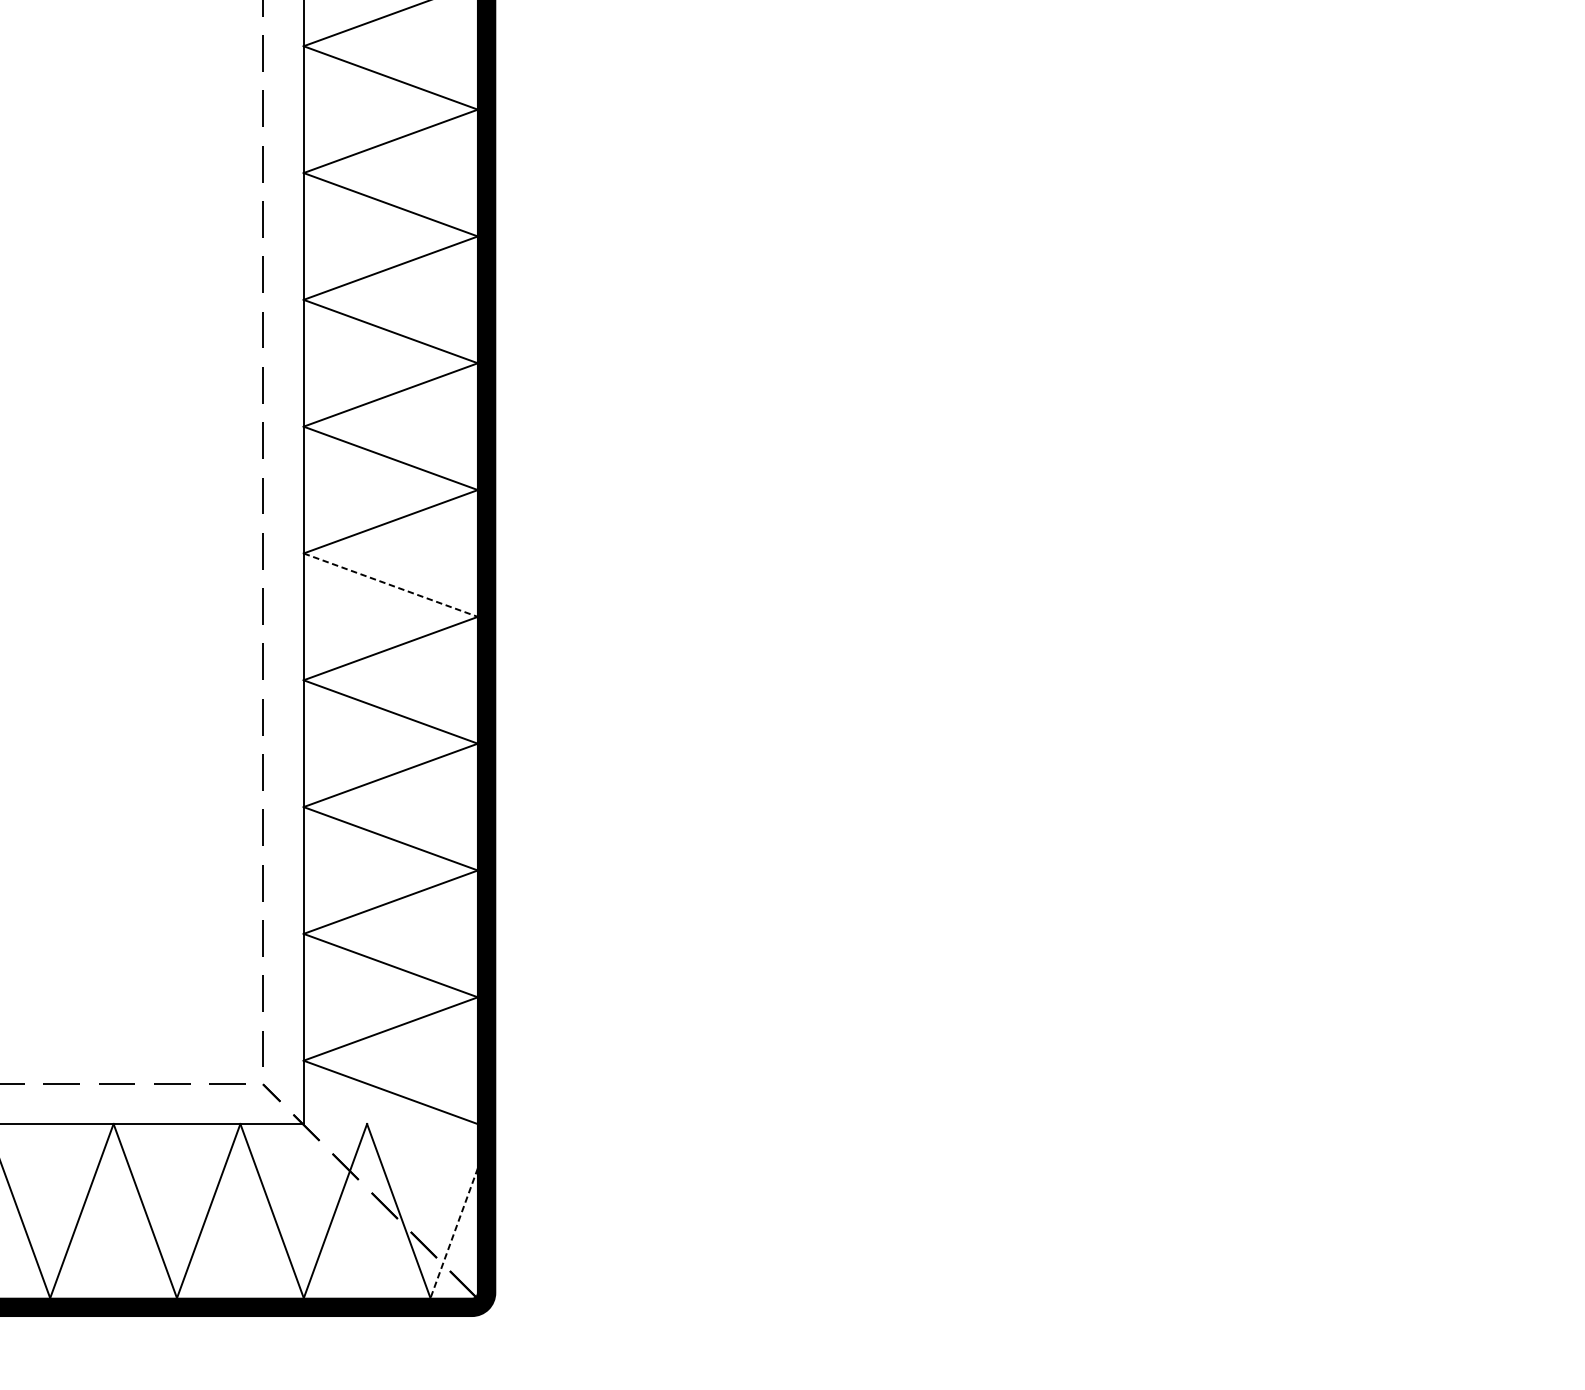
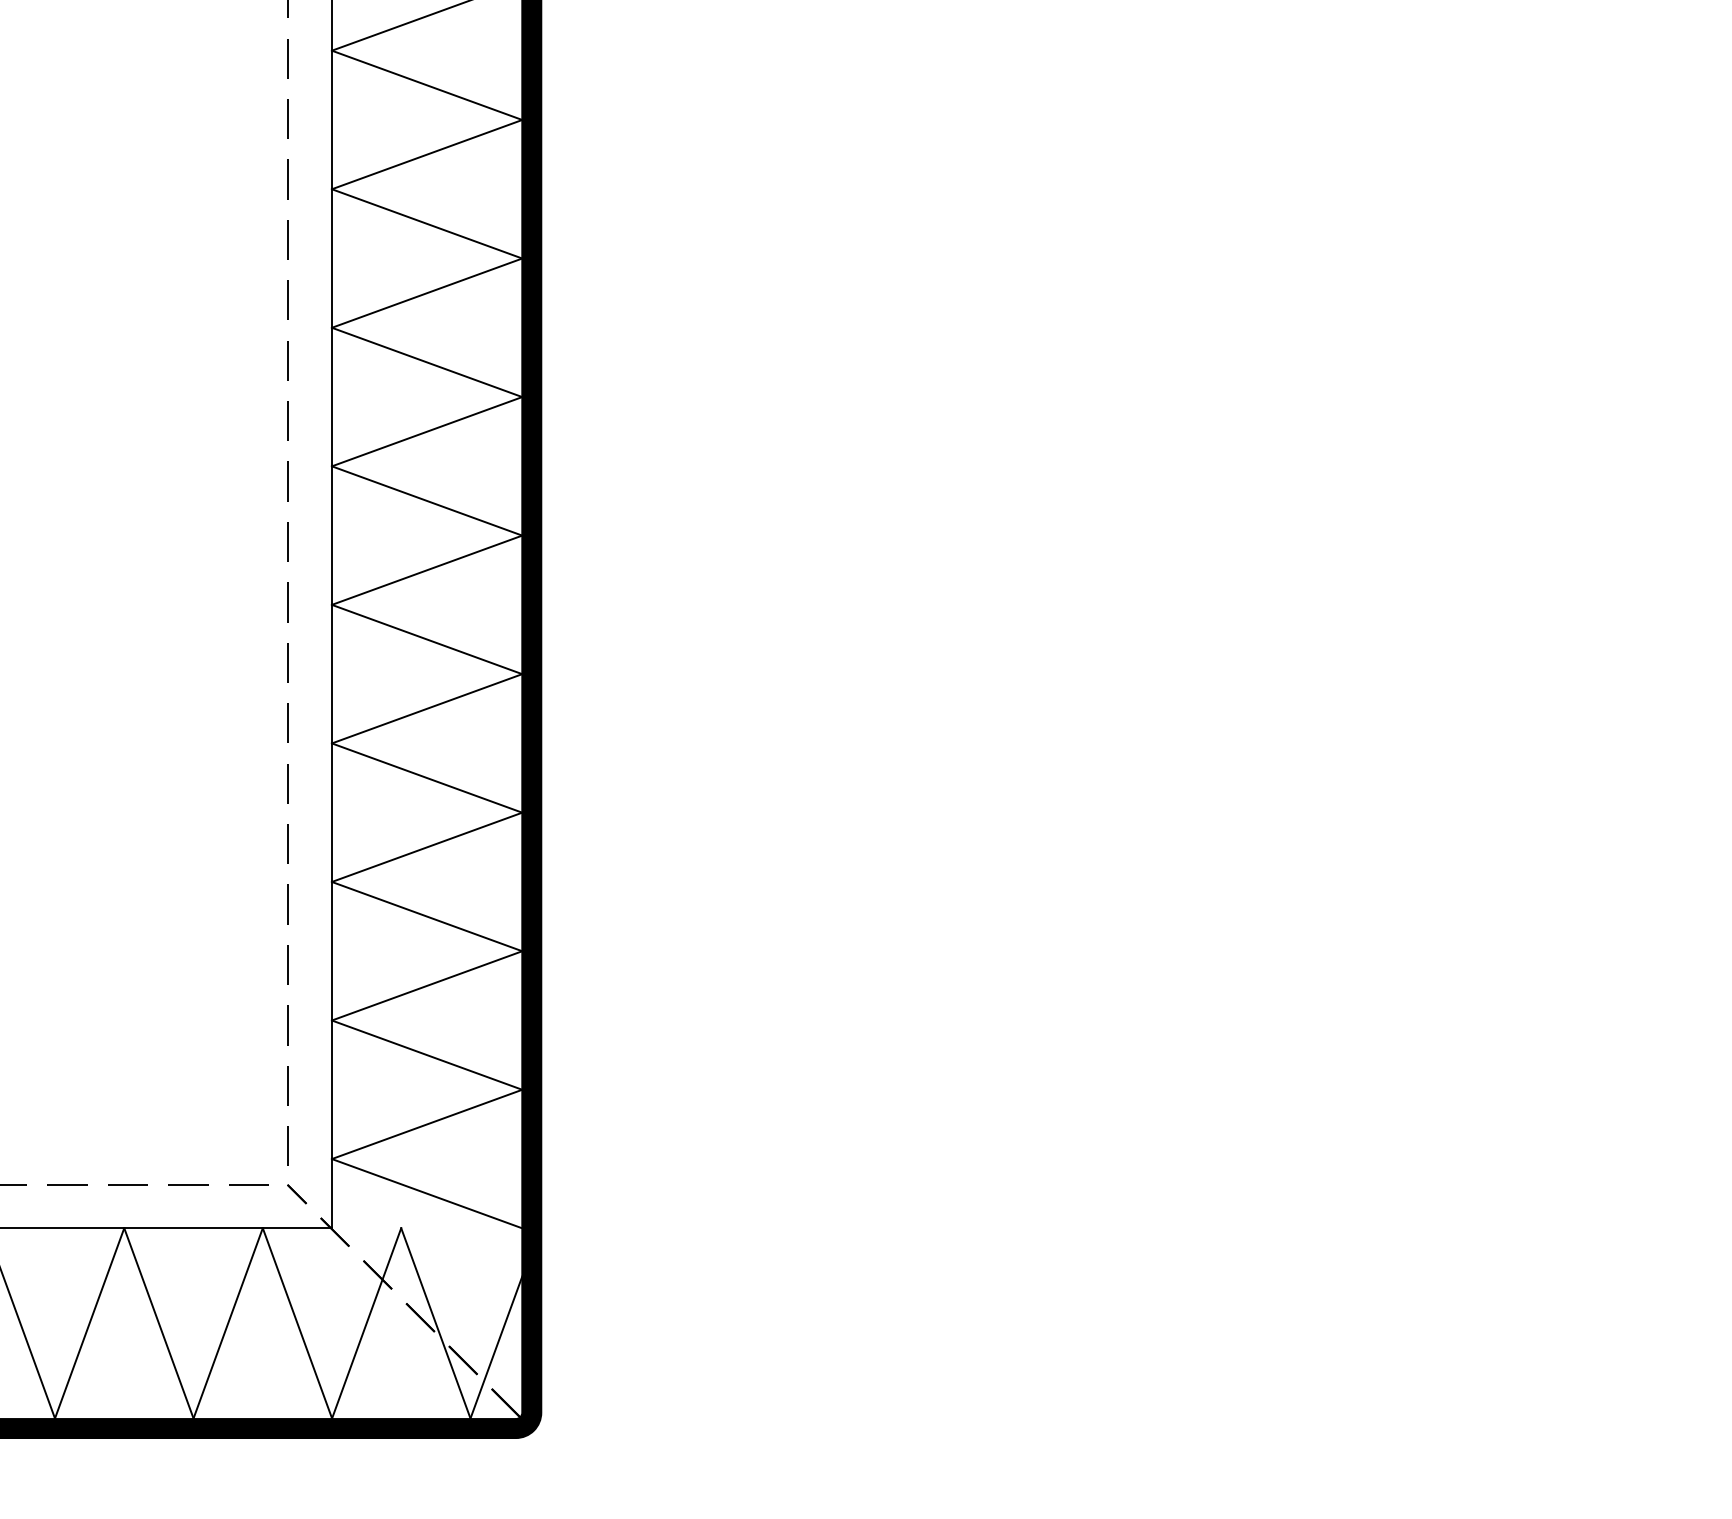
line: (391, 585) -> (427, 639), dashed -> solid
line: (454, 1233) -> (496, 1347), dashed -> solid

